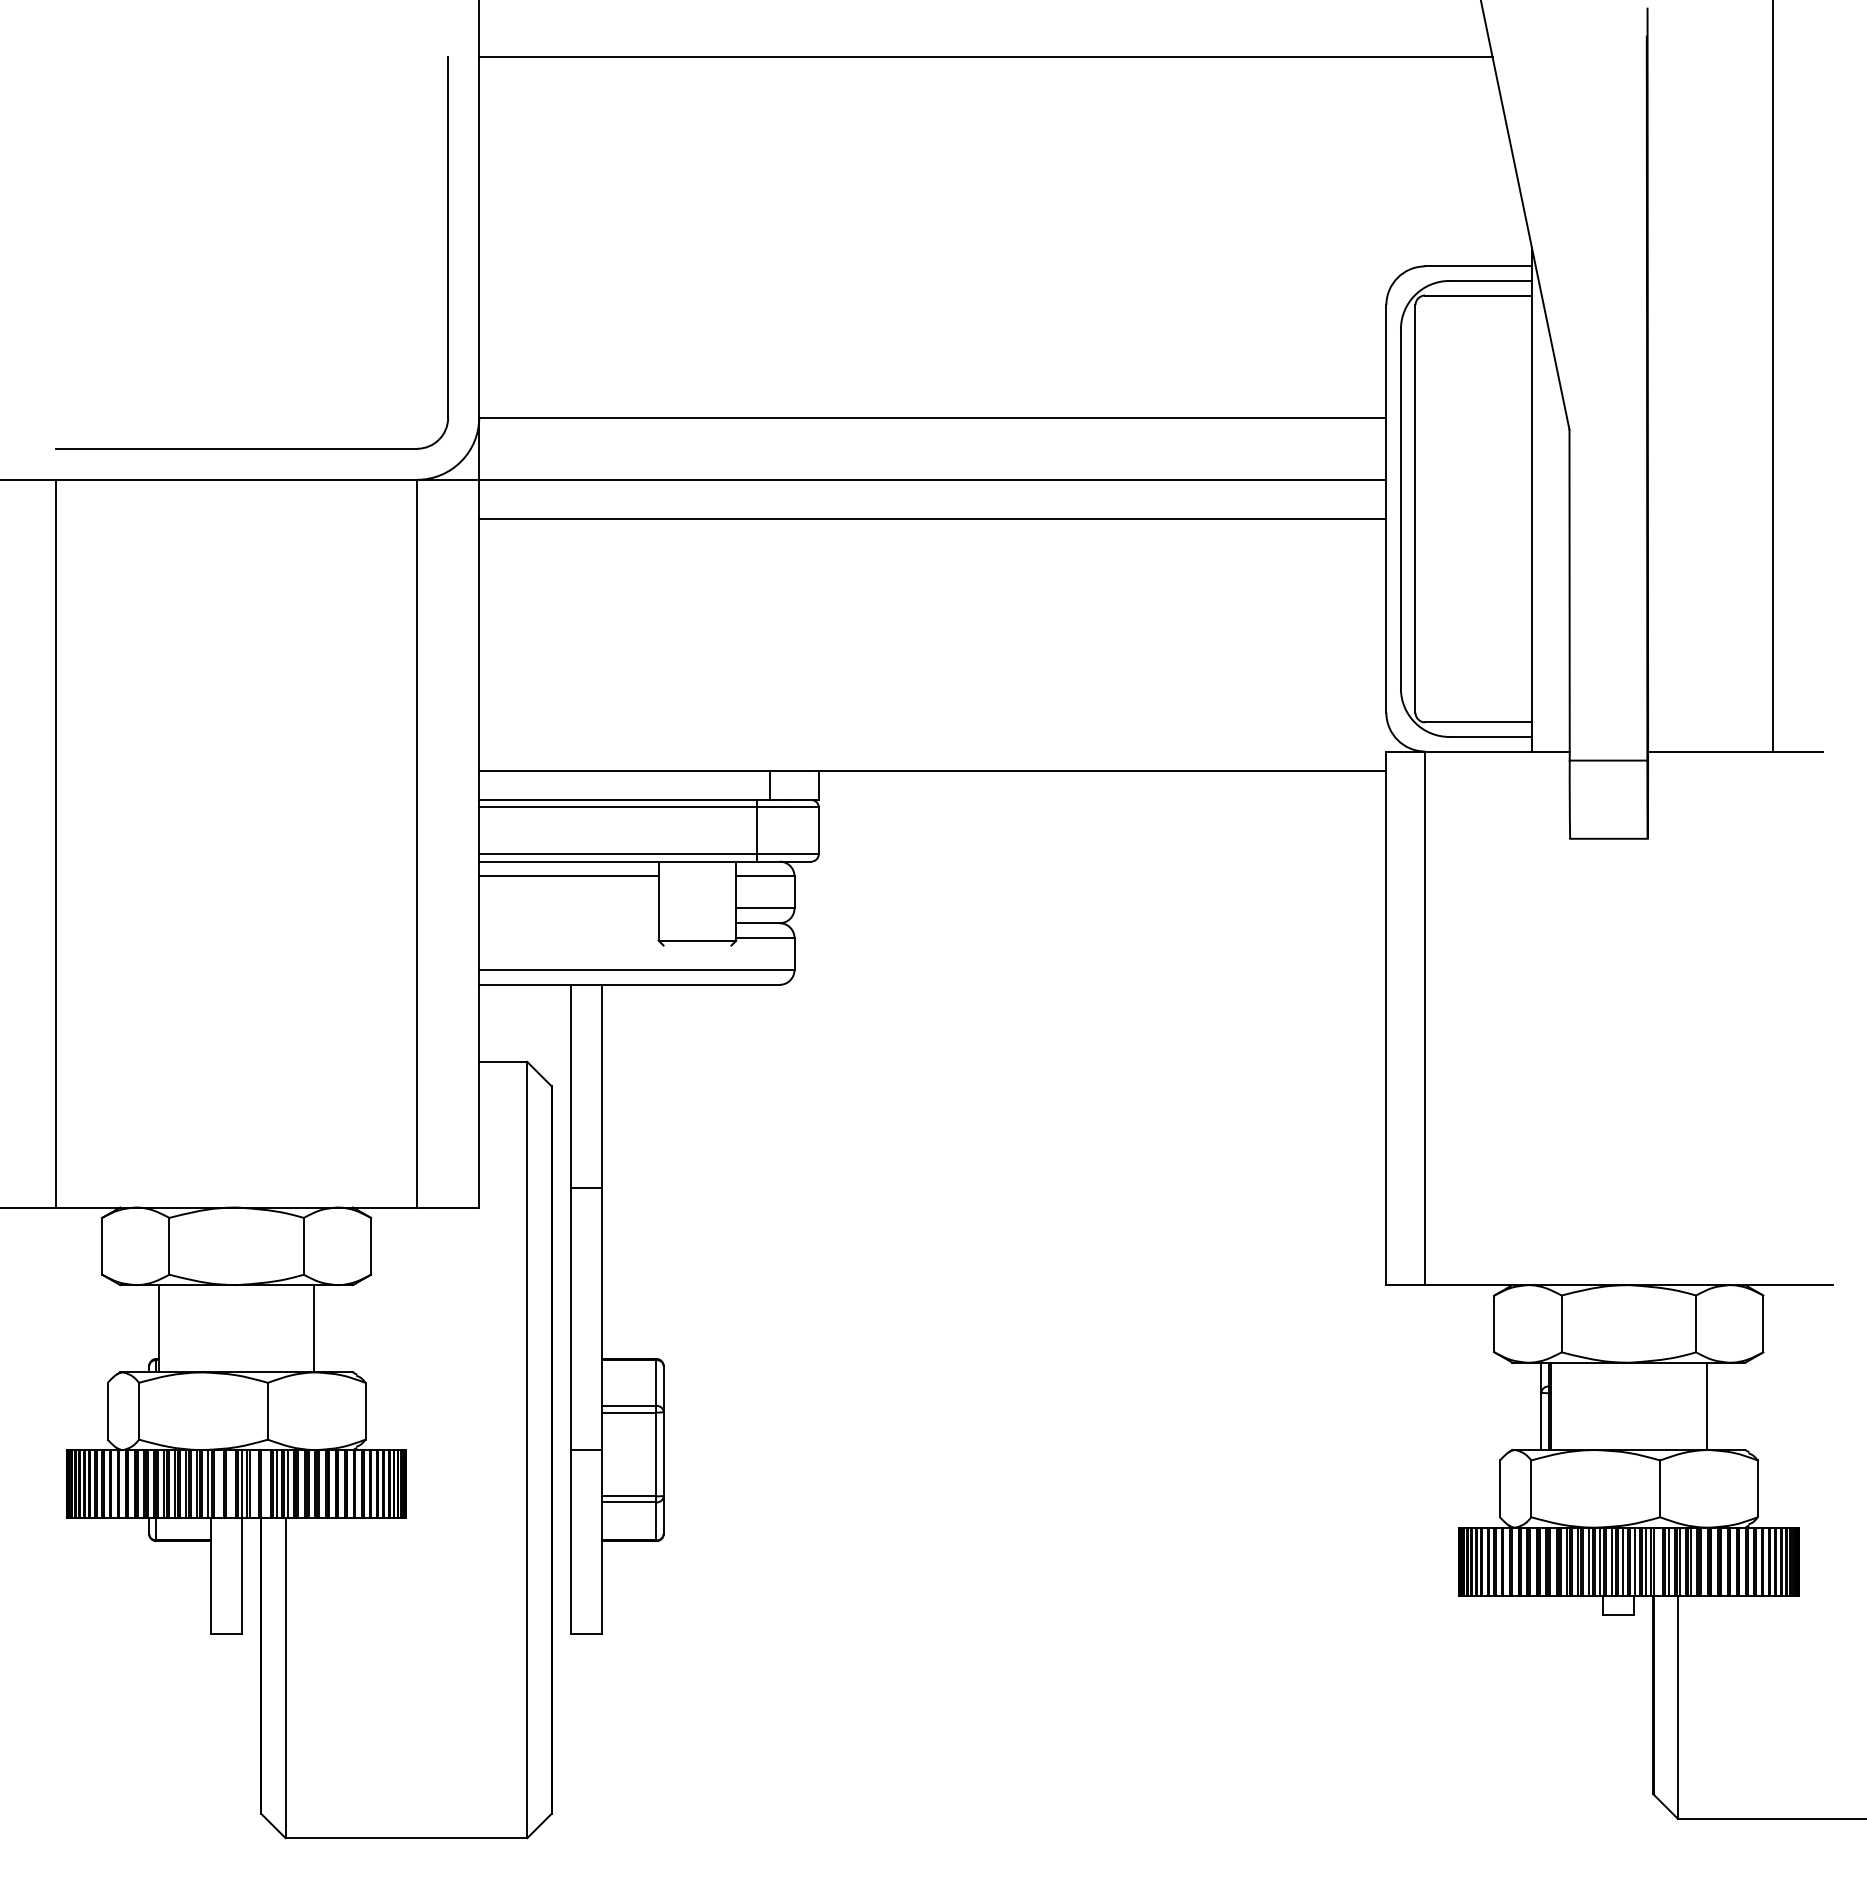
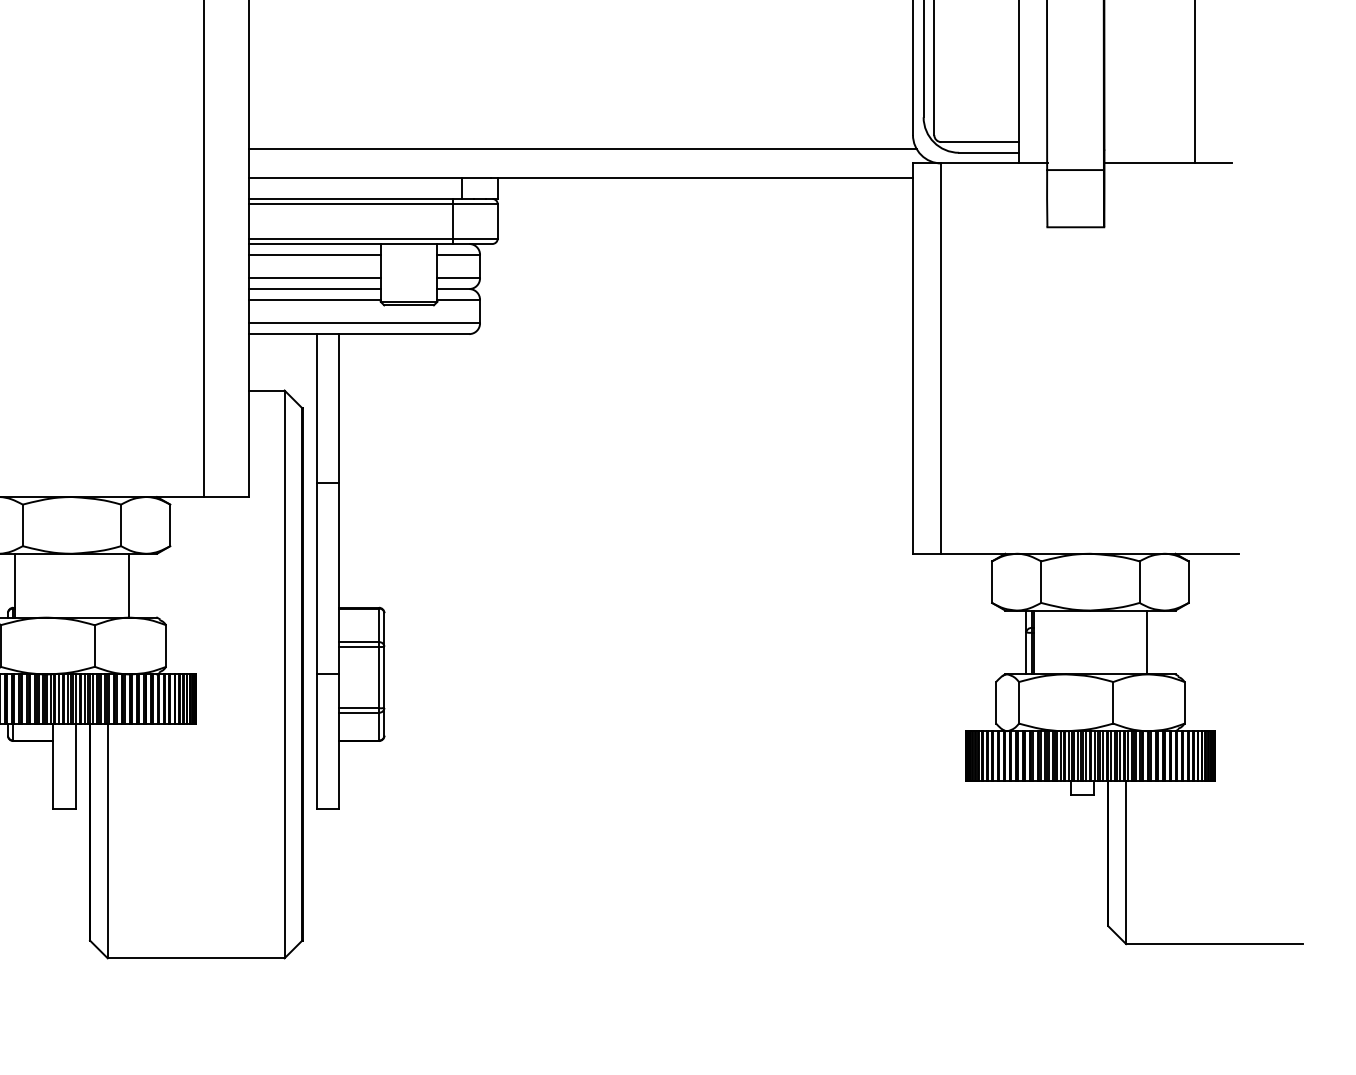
line: (935, 732) -> (583, 149), added
line: (568, 908) -> (314, 278), added
line: (568, 923) -> (314, 289), added
line: (568, 938) -> (314, 300), added
line: (697, 945) -> (409, 305), added
line: (219, 1483) -> (59, 698), added
line: (230, 1483) -> (67, 698), added
line: (253, 1483) -> (84, 698), added
line: (265, 1483) -> (93, 698), added
line: (1657, 1561) -> (1111, 755), added

